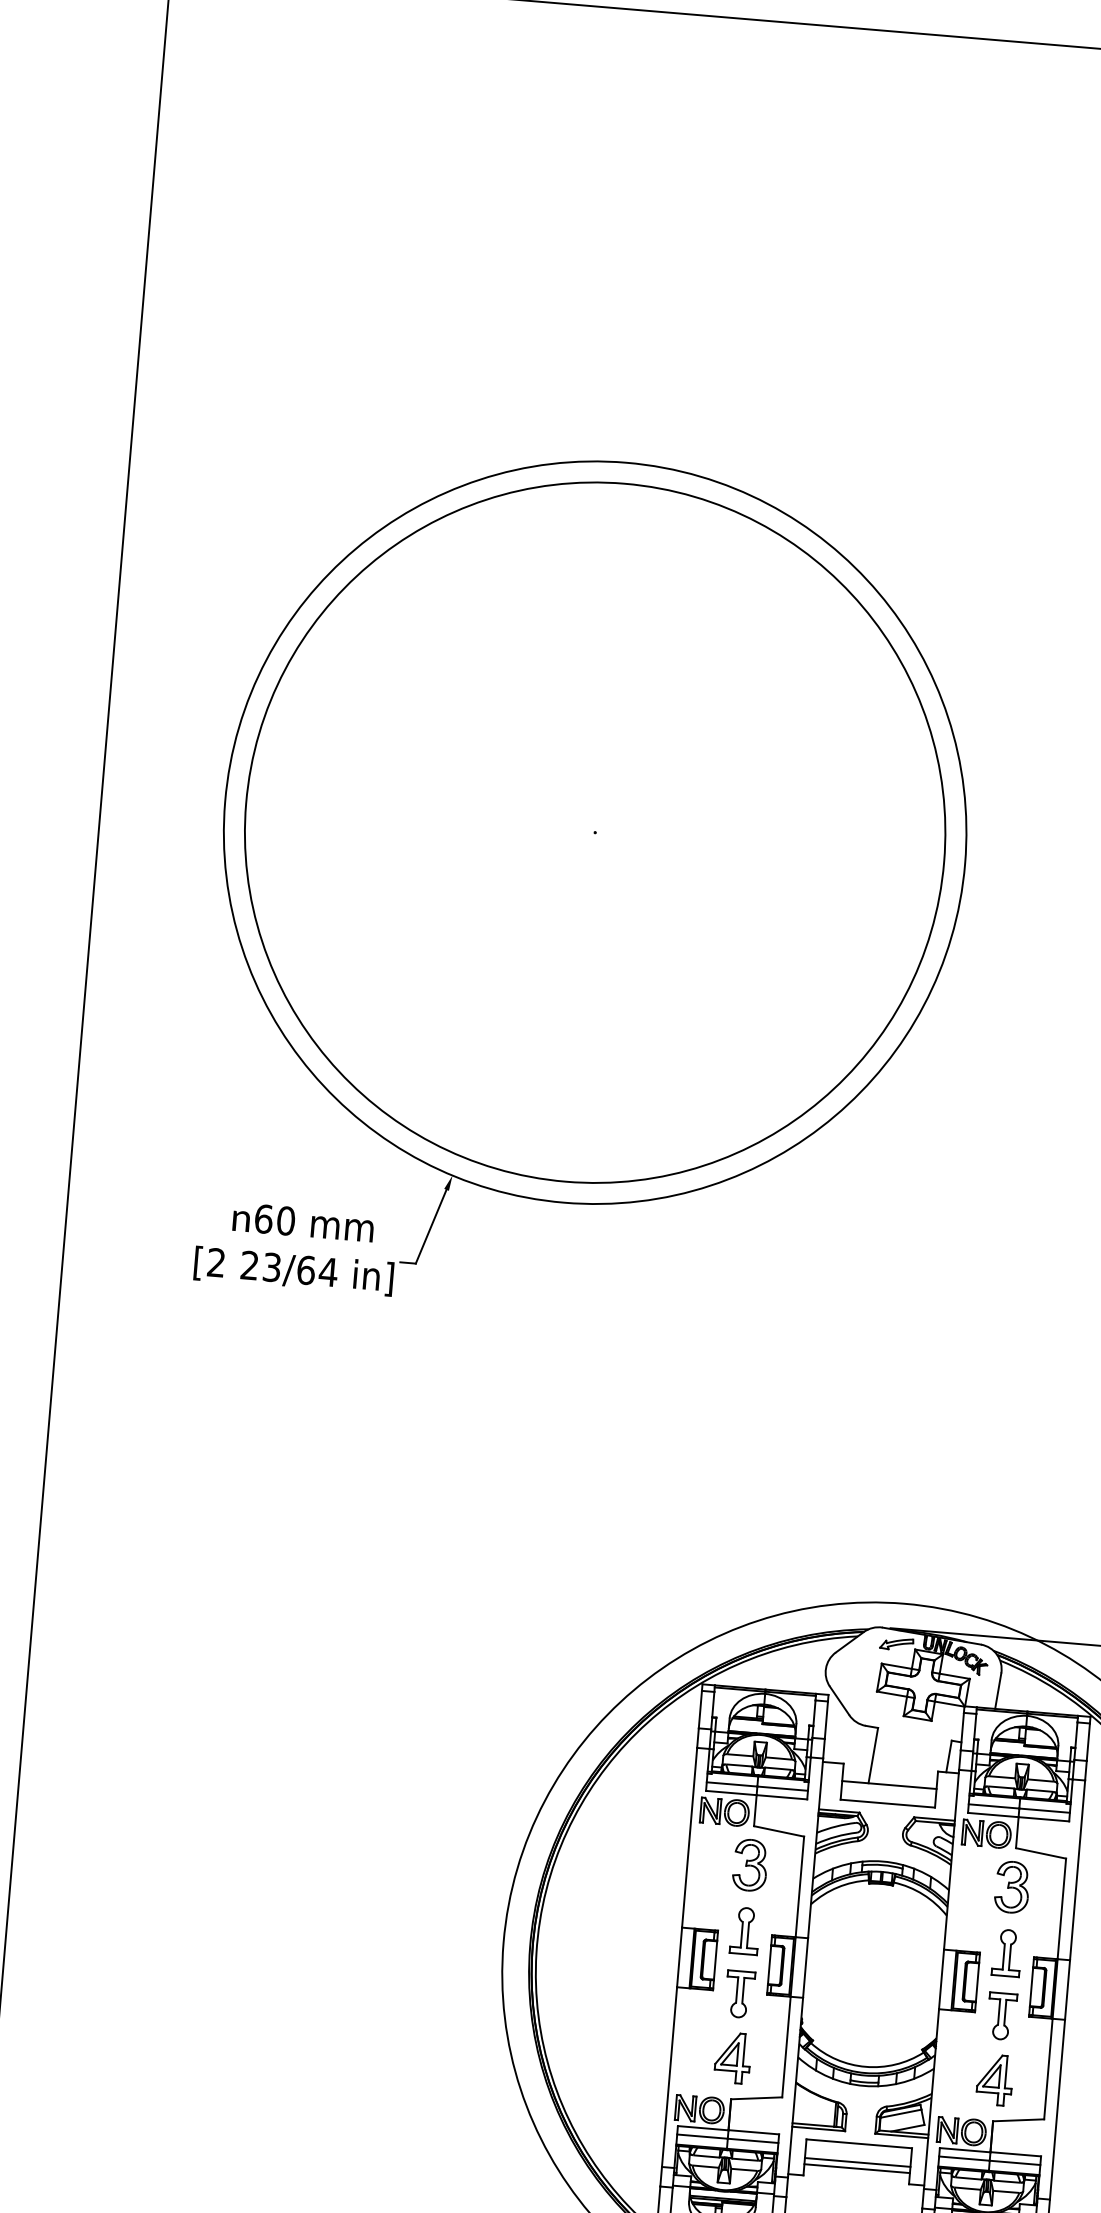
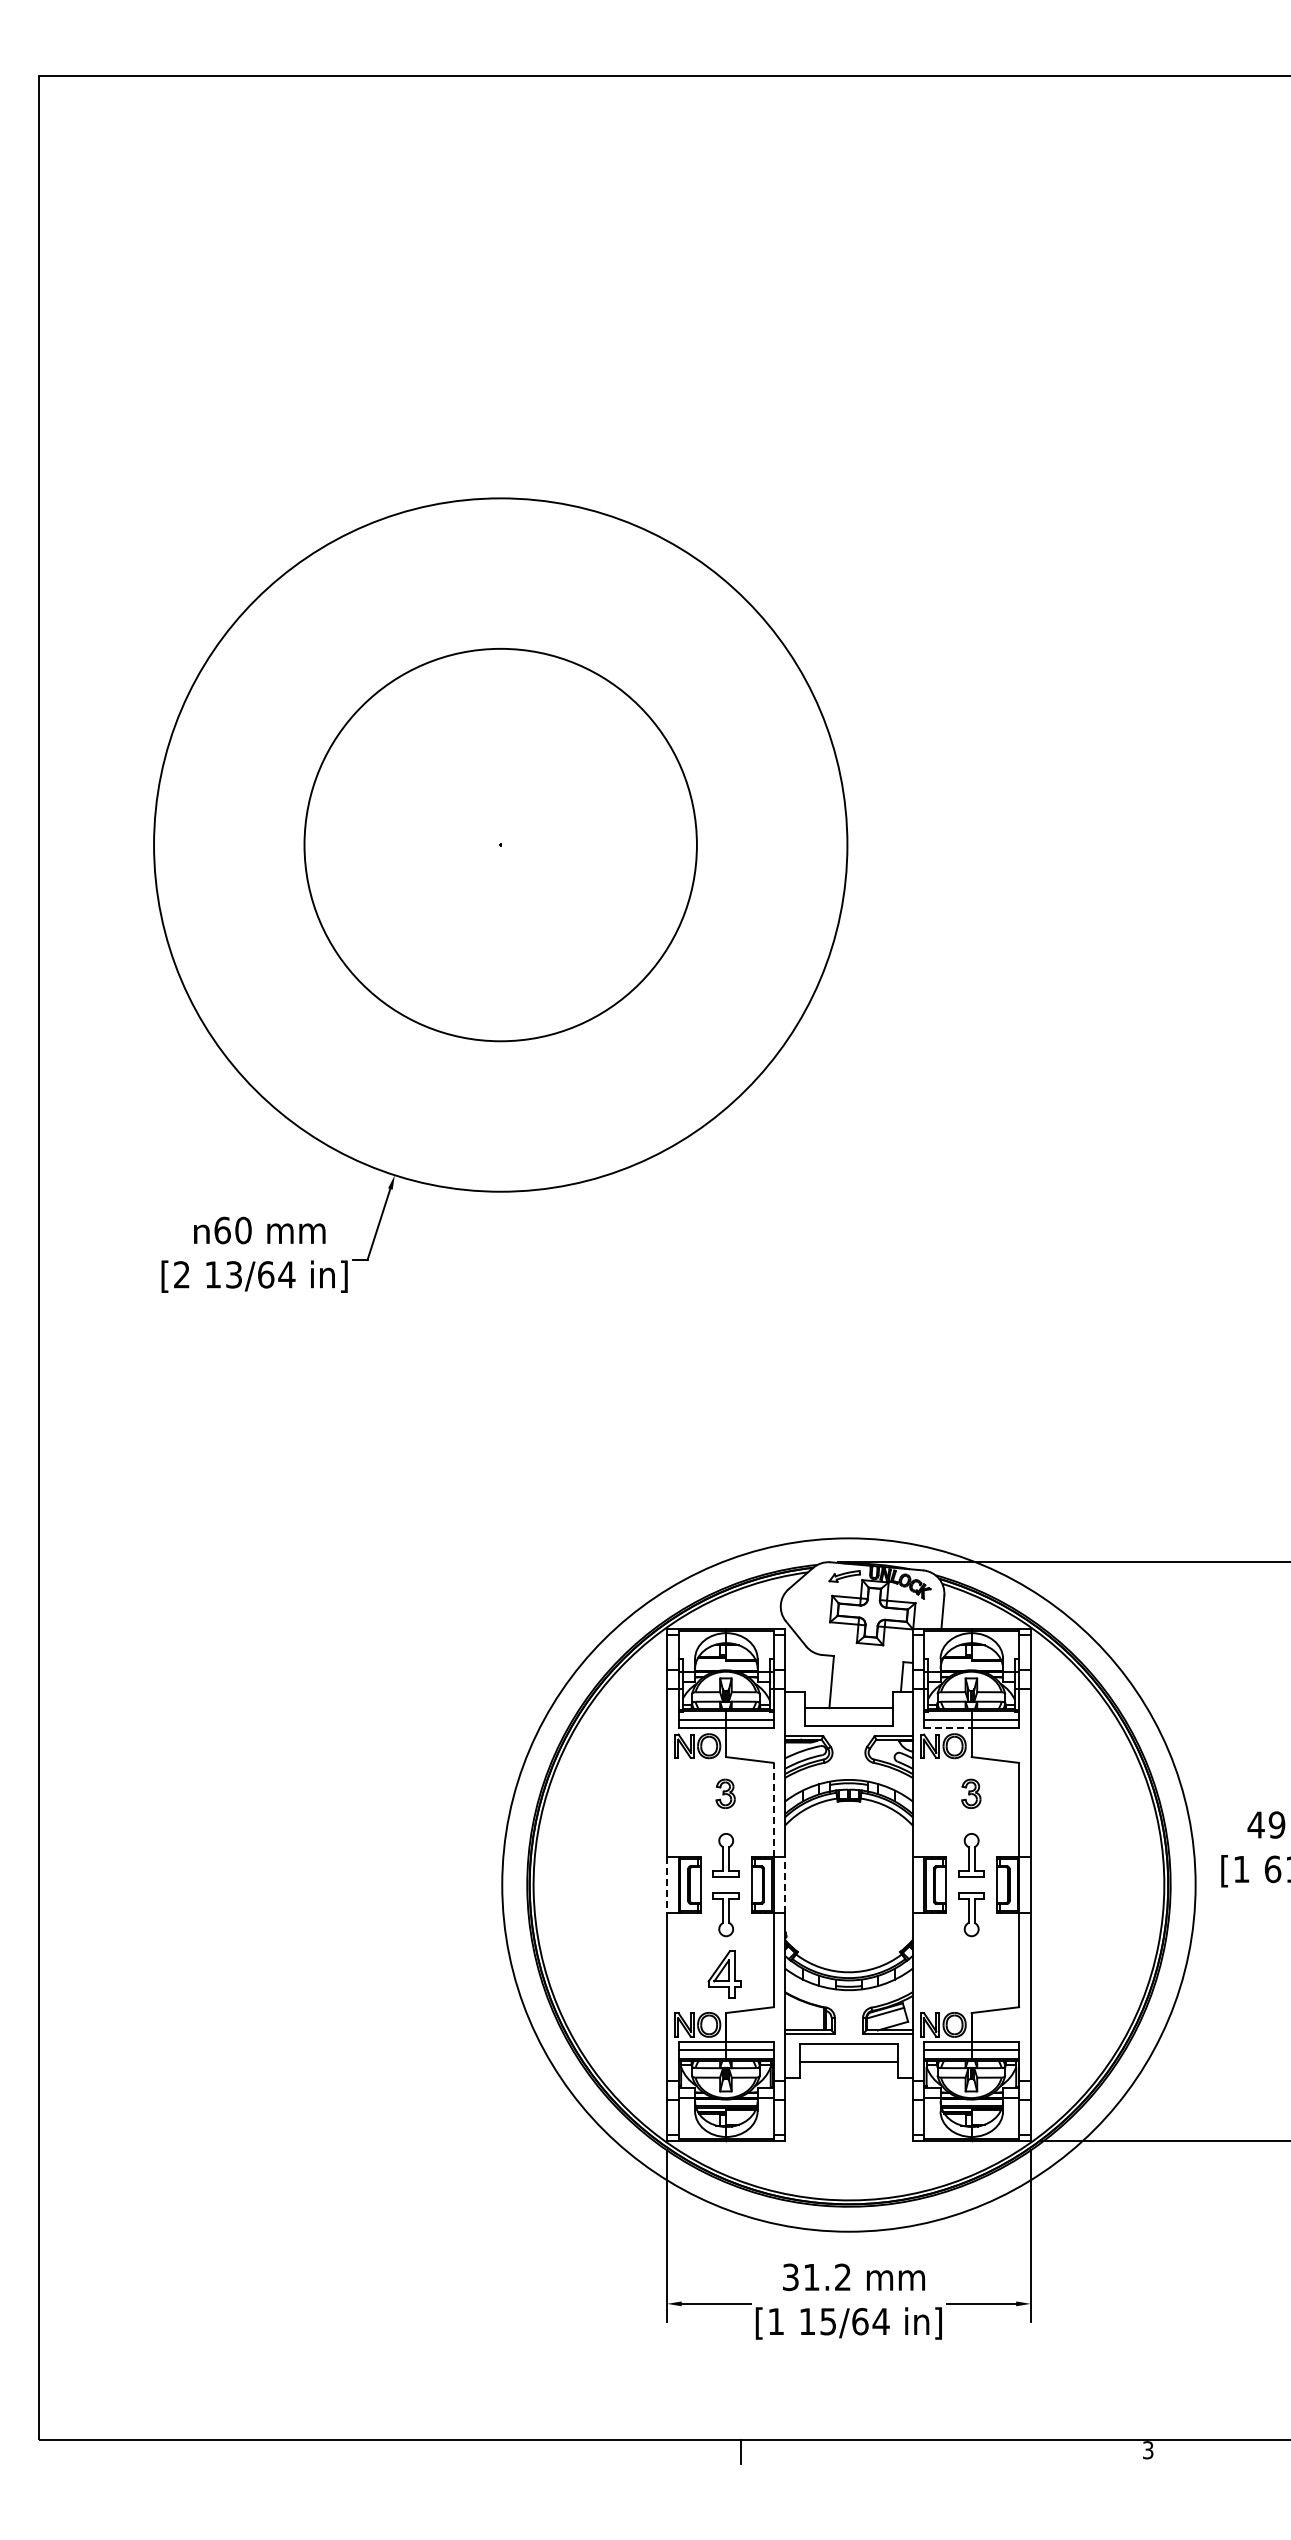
circle: (594, 833) -> (500, 845), size x0.6
text: (249, 1265) -> (212, 1274), 23/64 -> 13/64
line: (992, 1815) -> (947, 1728), solid -> dashed
part: (750, 1864) -> (725, 1793), size x0.6
line: (799, 1886) -> (773, 1809), solid -> dashed
part: (1012, 1887) -> (971, 1793), size x0.6
line: (679, 1957) -> (667, 1885), solid -> dashed
line: (805, 1968) -> (785, 1885), solid -> dashed
part: (994, 2079) -> (969, 1974), removed
line: (856, 2168) -> (848, 2067), removed

